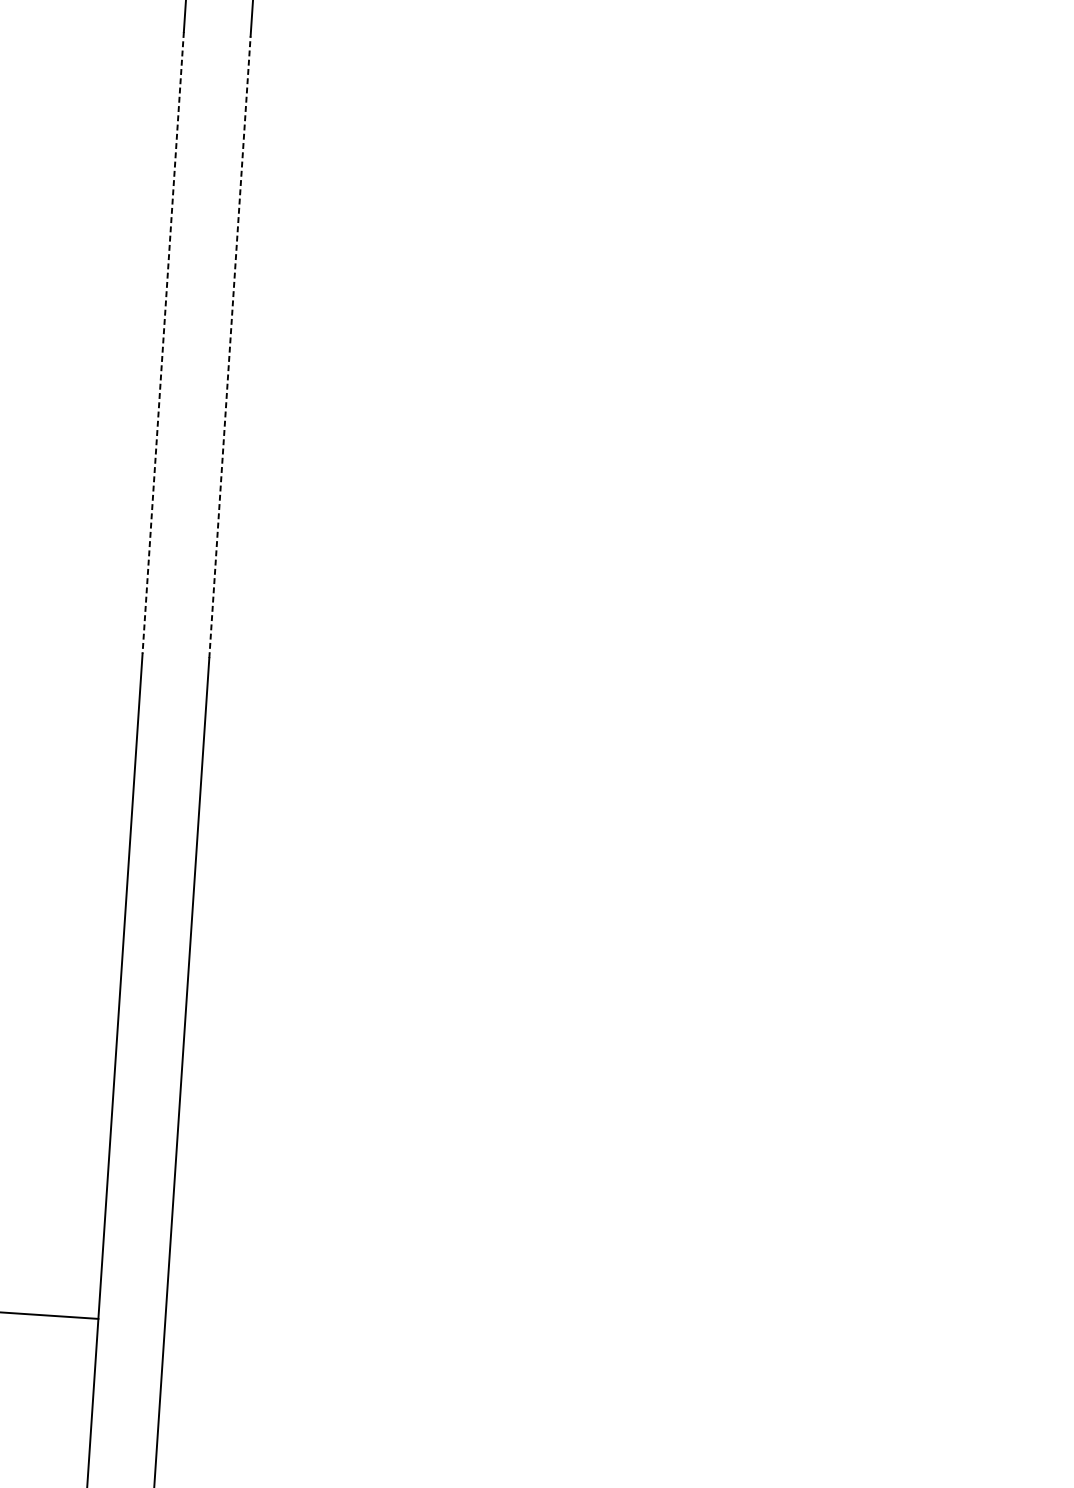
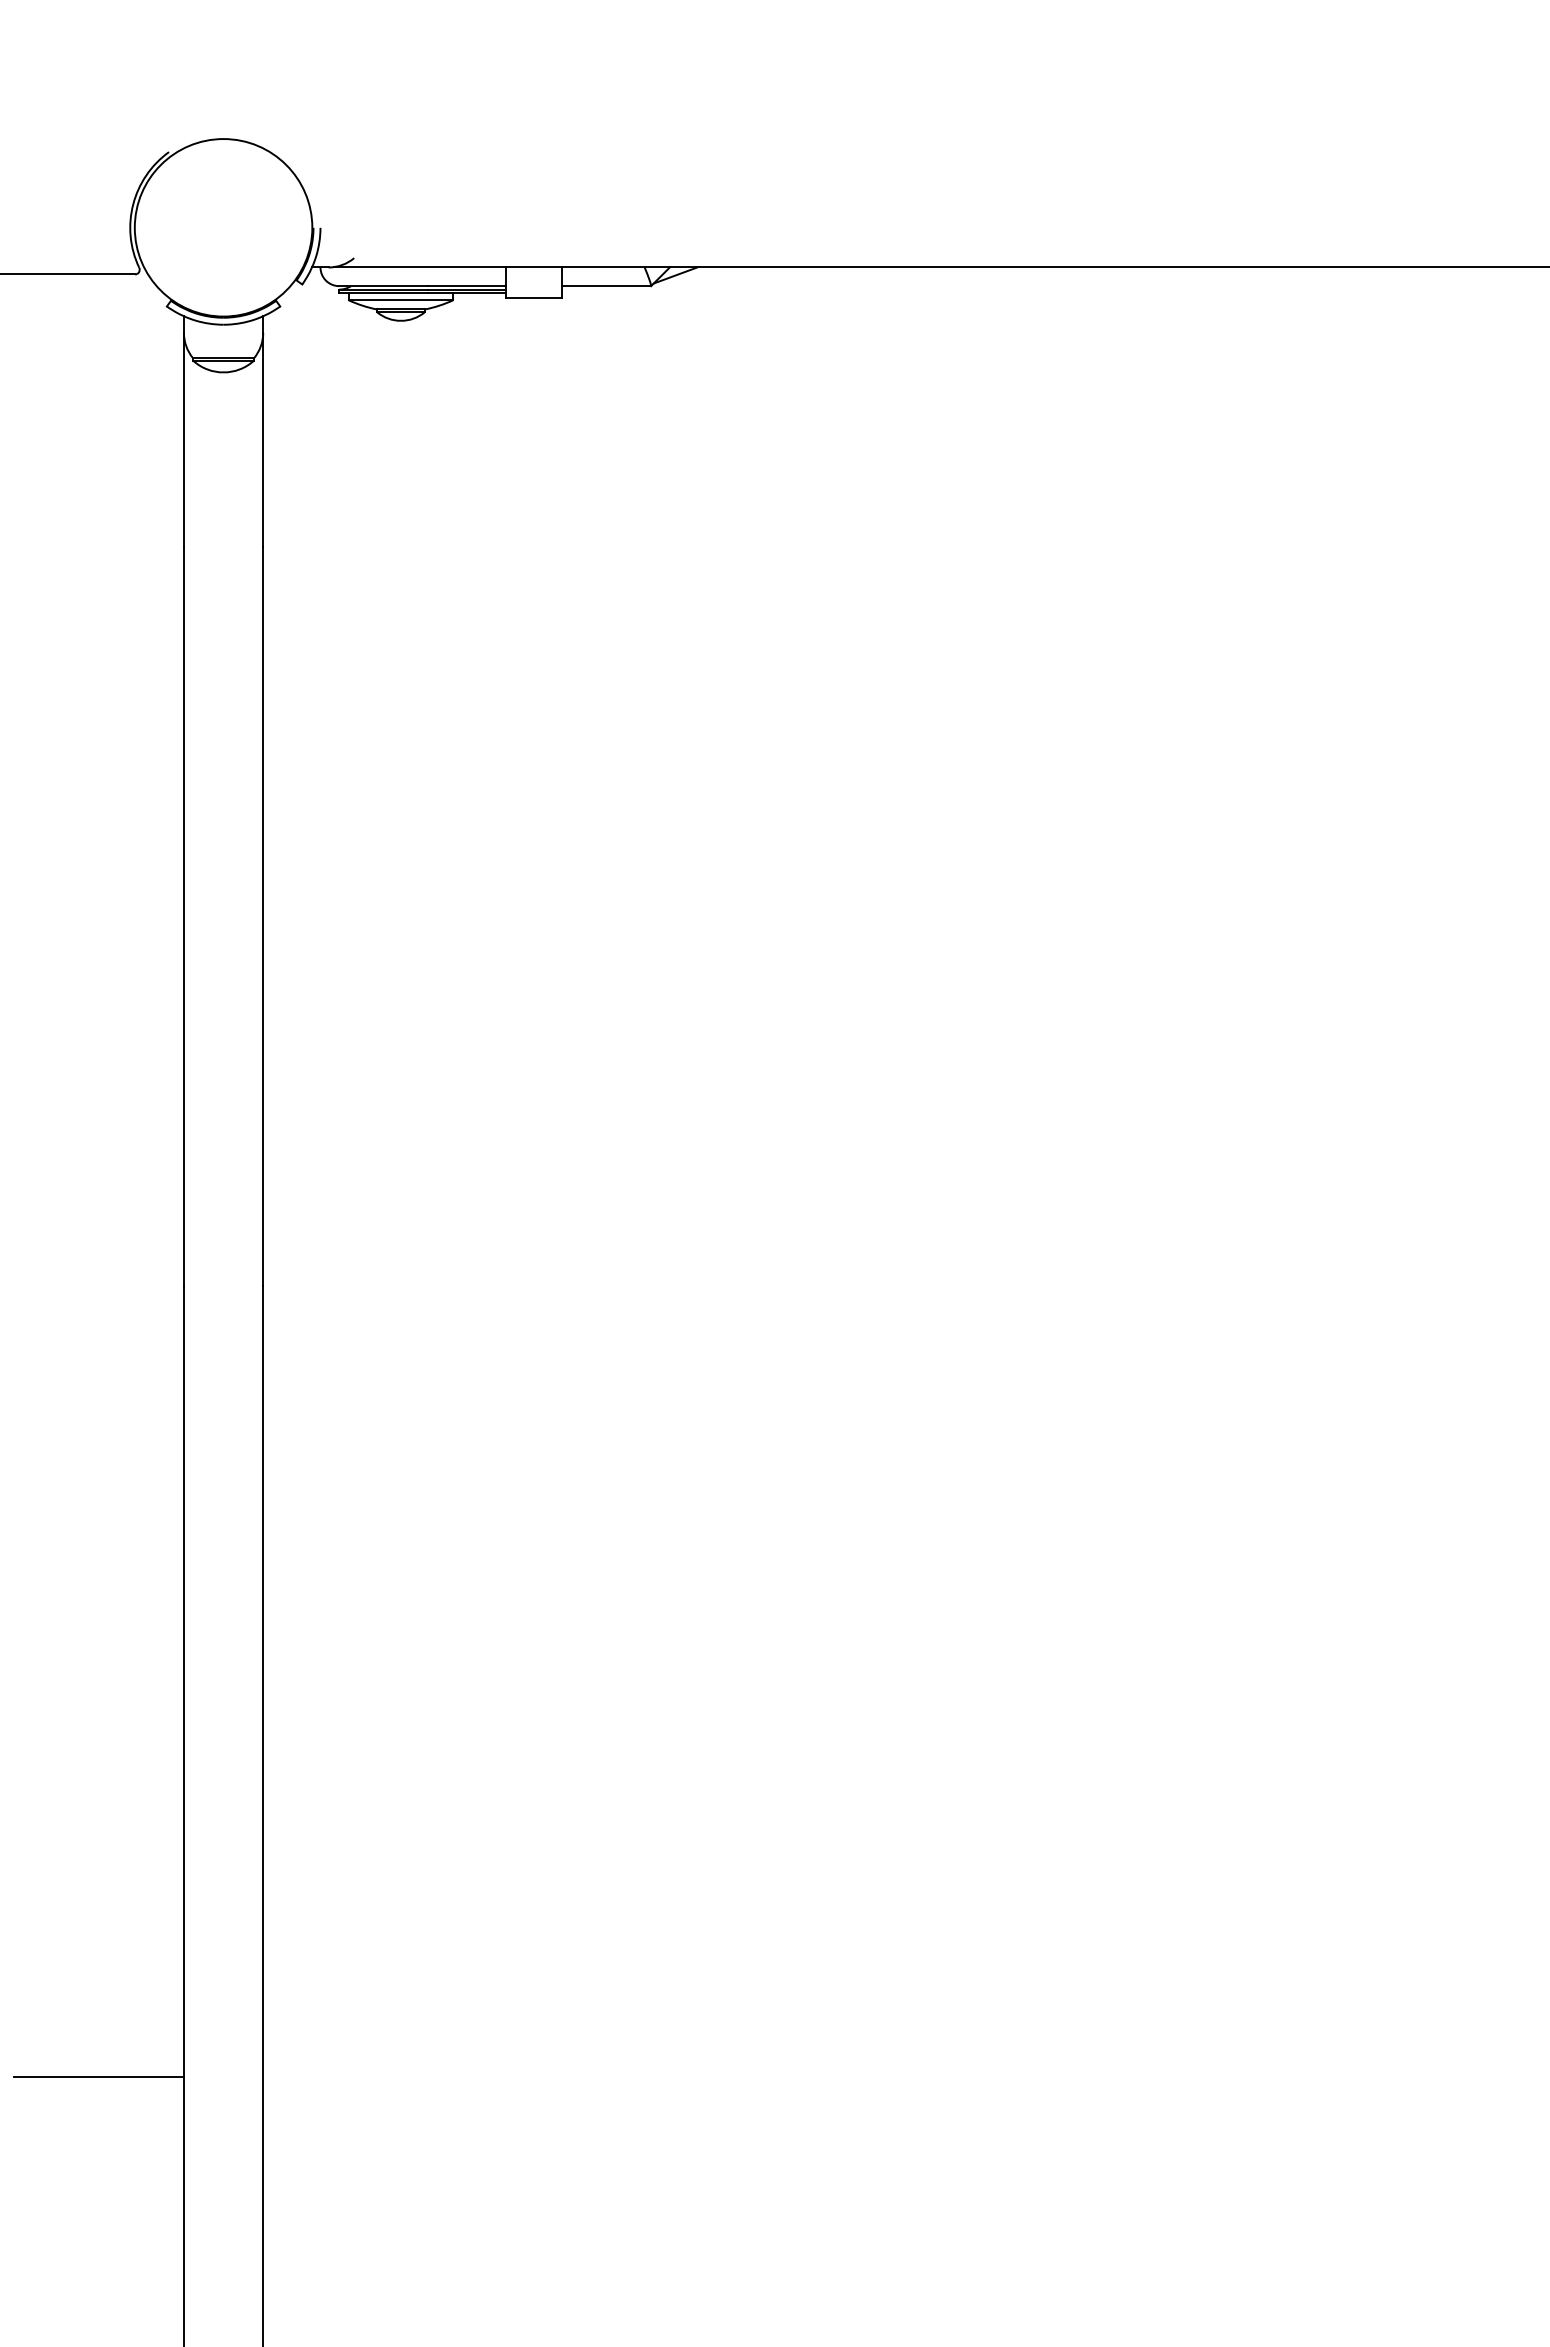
line: (162, 343) -> (183, 917), dashed -> solid
line: (230, 347) -> (263, 916), dashed -> solid

